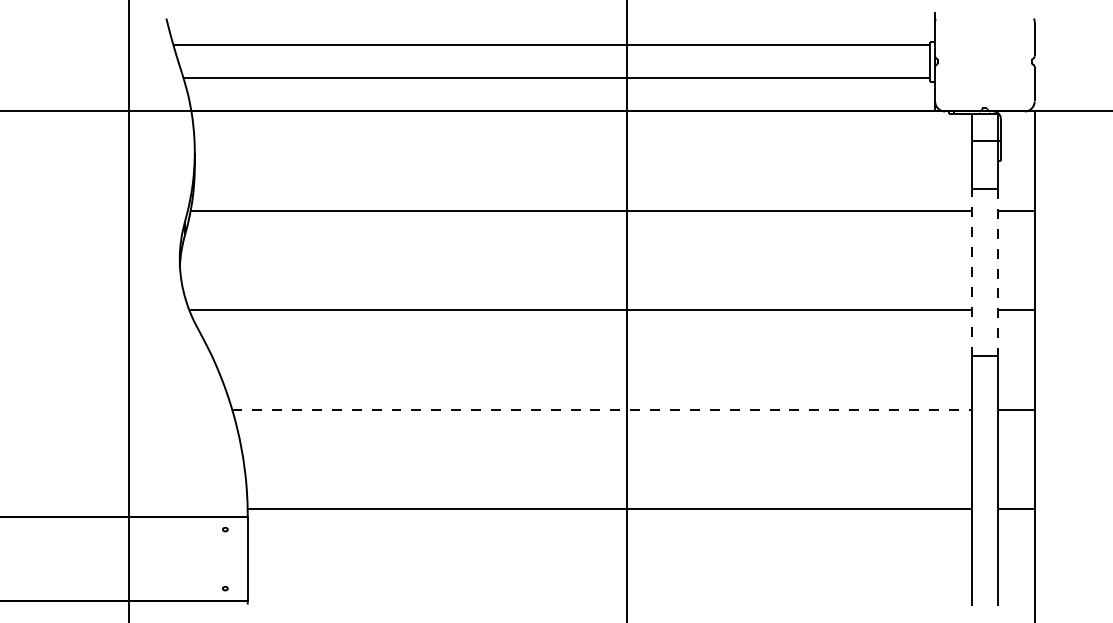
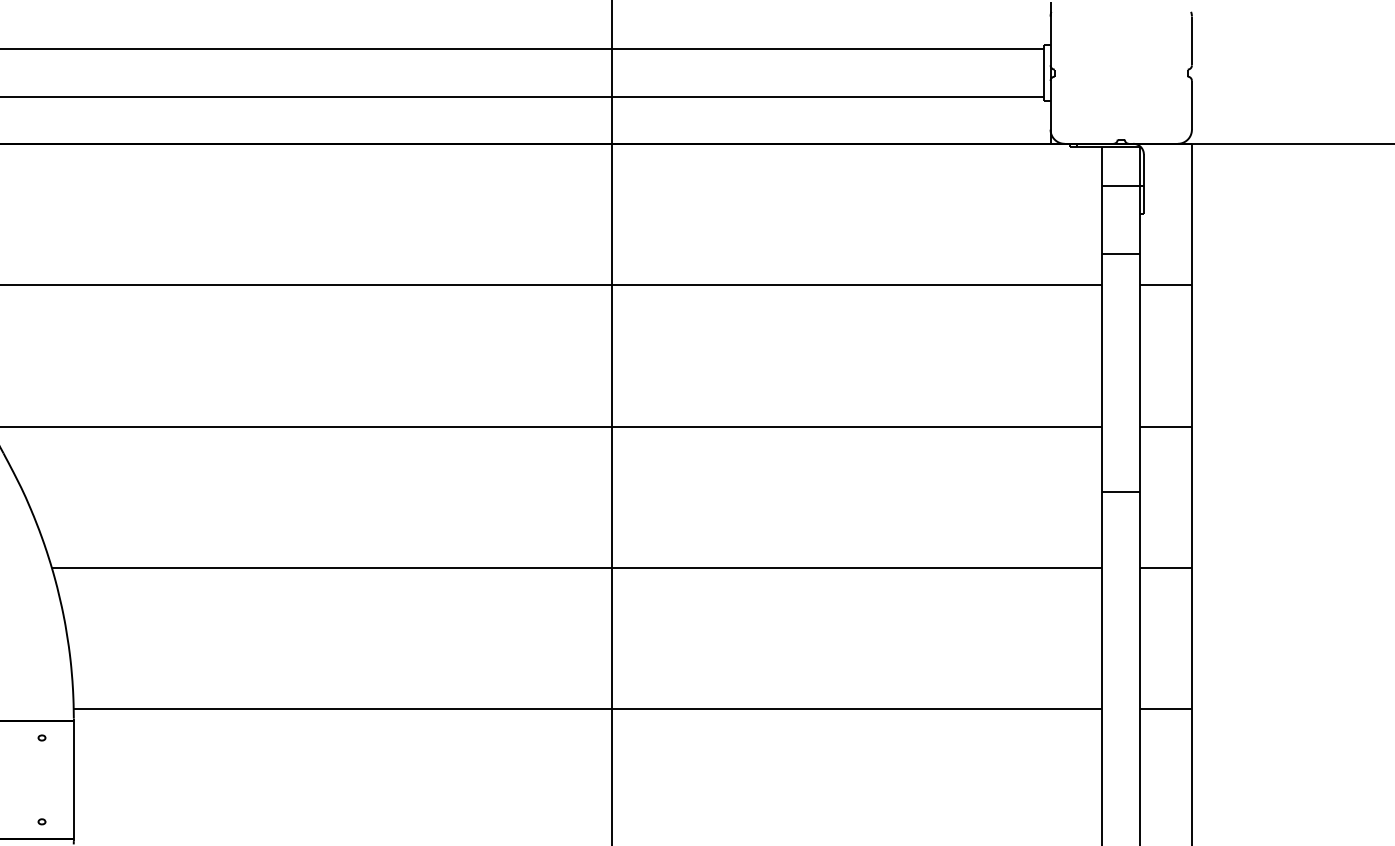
line: (971, 272) -> (1102, 372), dashed -> solid
line: (998, 272) -> (1140, 372), dashed -> solid
line: (601, 409) -> (576, 567), dashed -> solid

